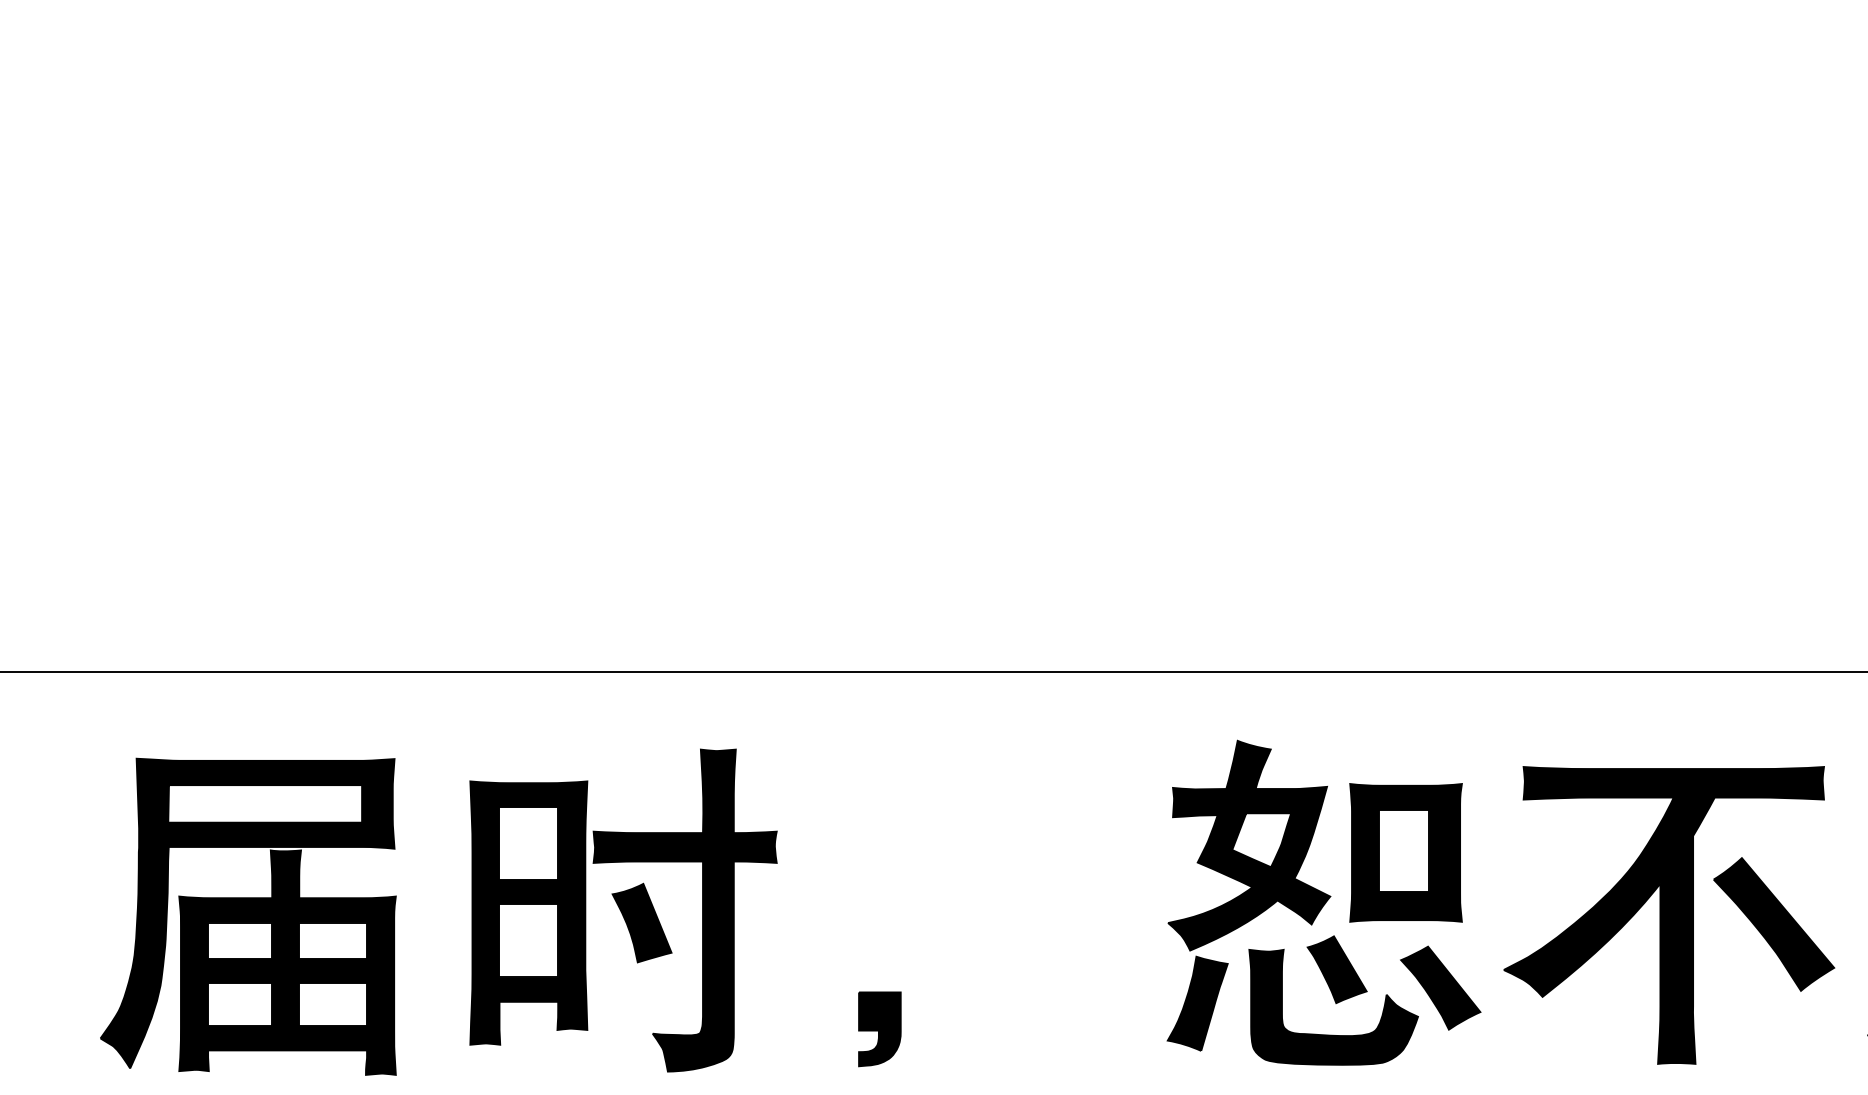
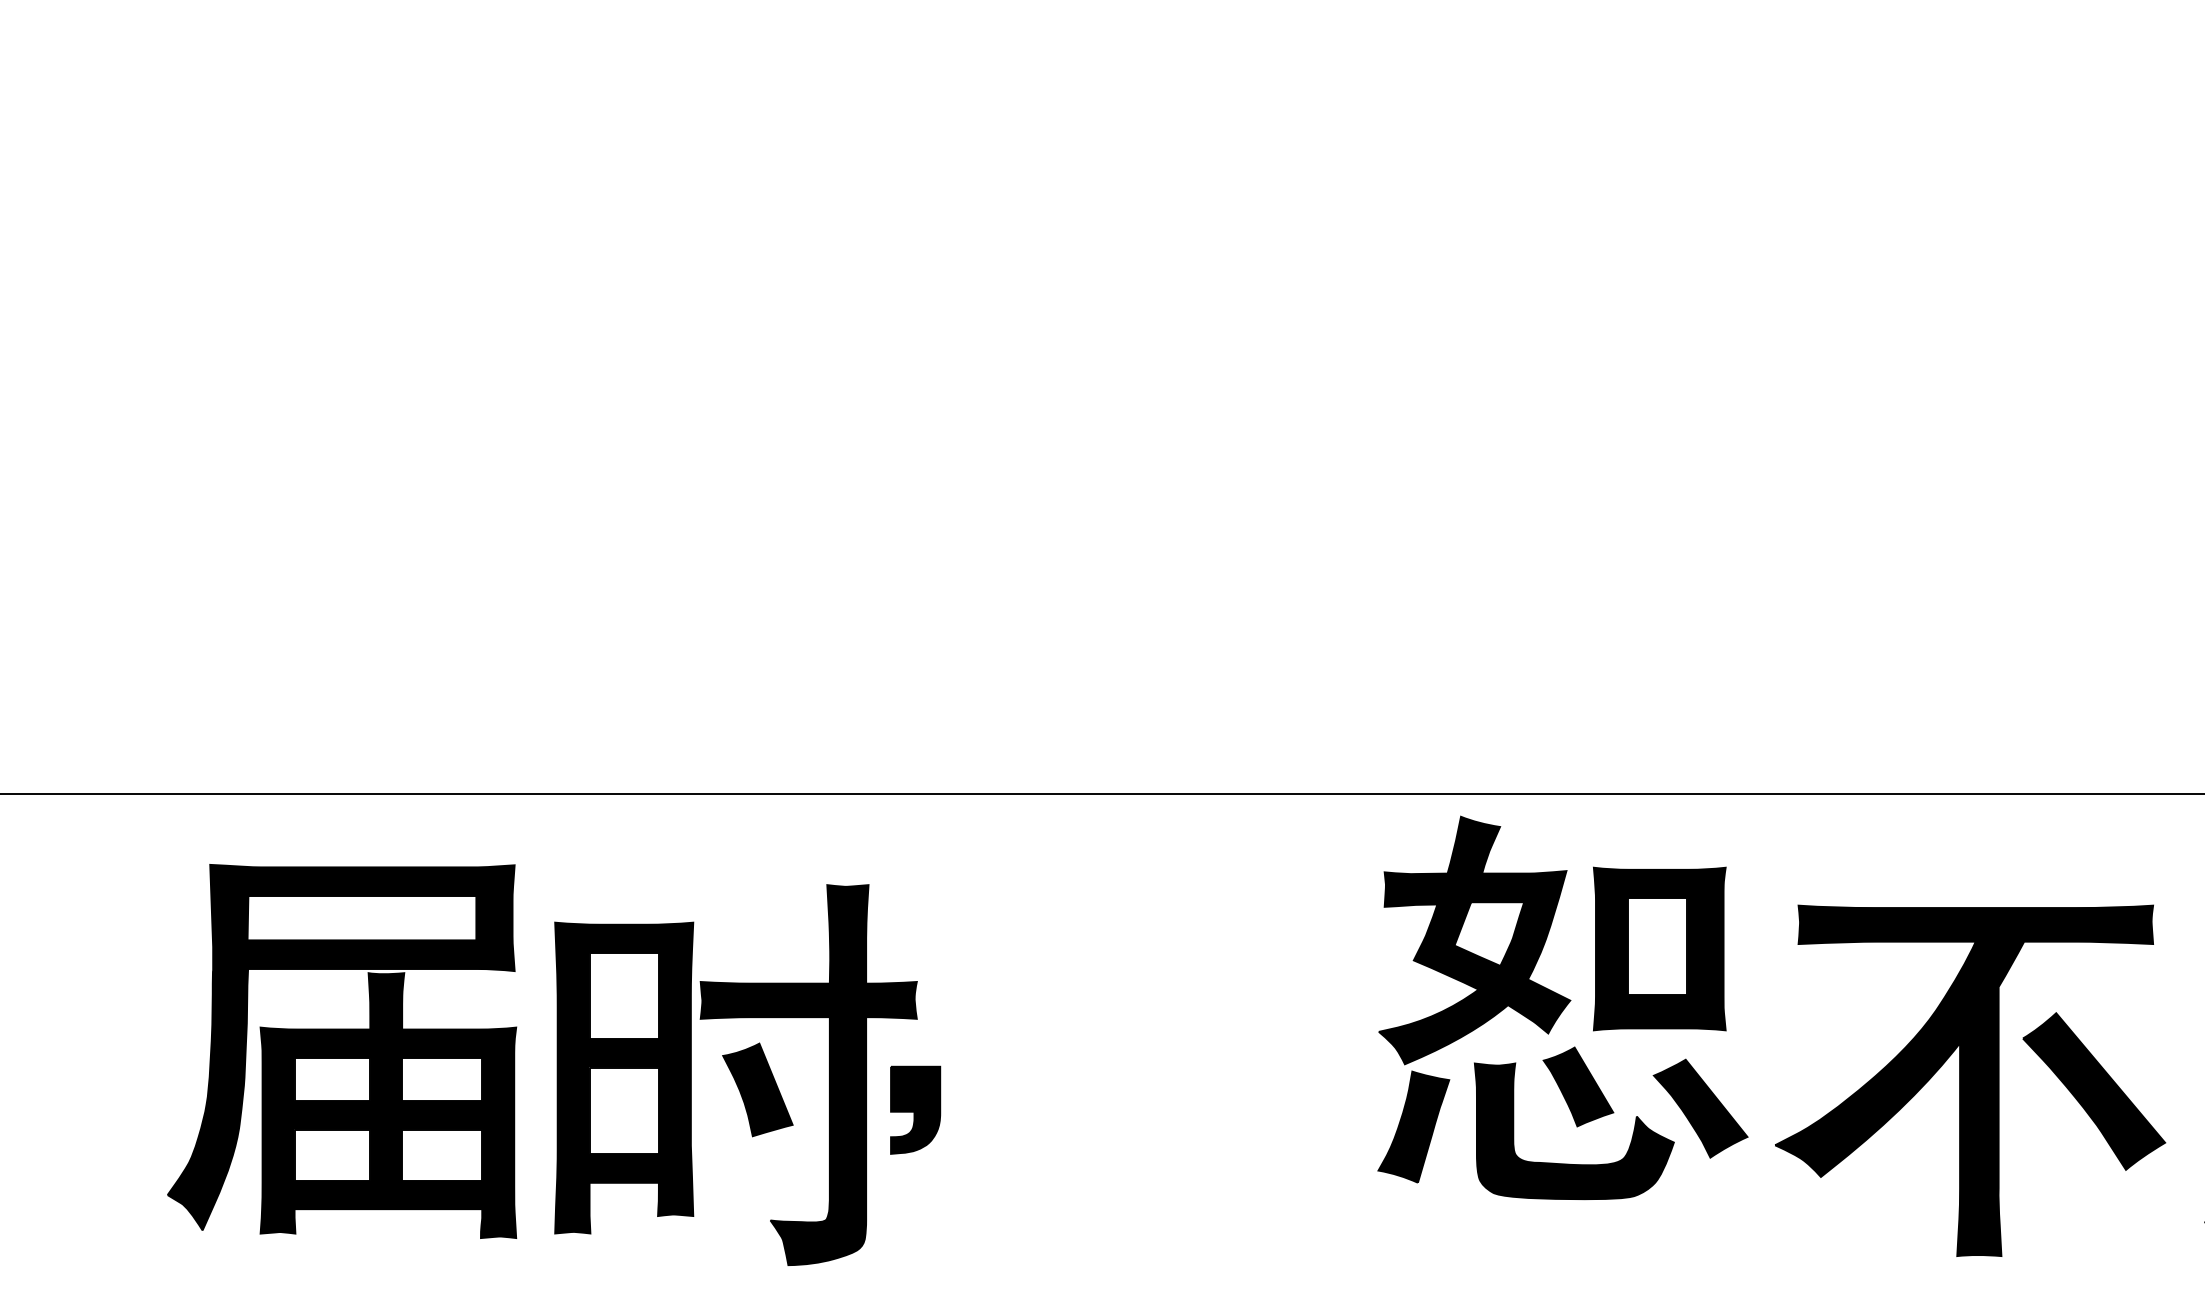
part: (1323, 902) -> (1562, 1007), moved
part: (248, 916) -> (342, 1051), moved
part: (879, 1028) -> (915, 1109), moved

